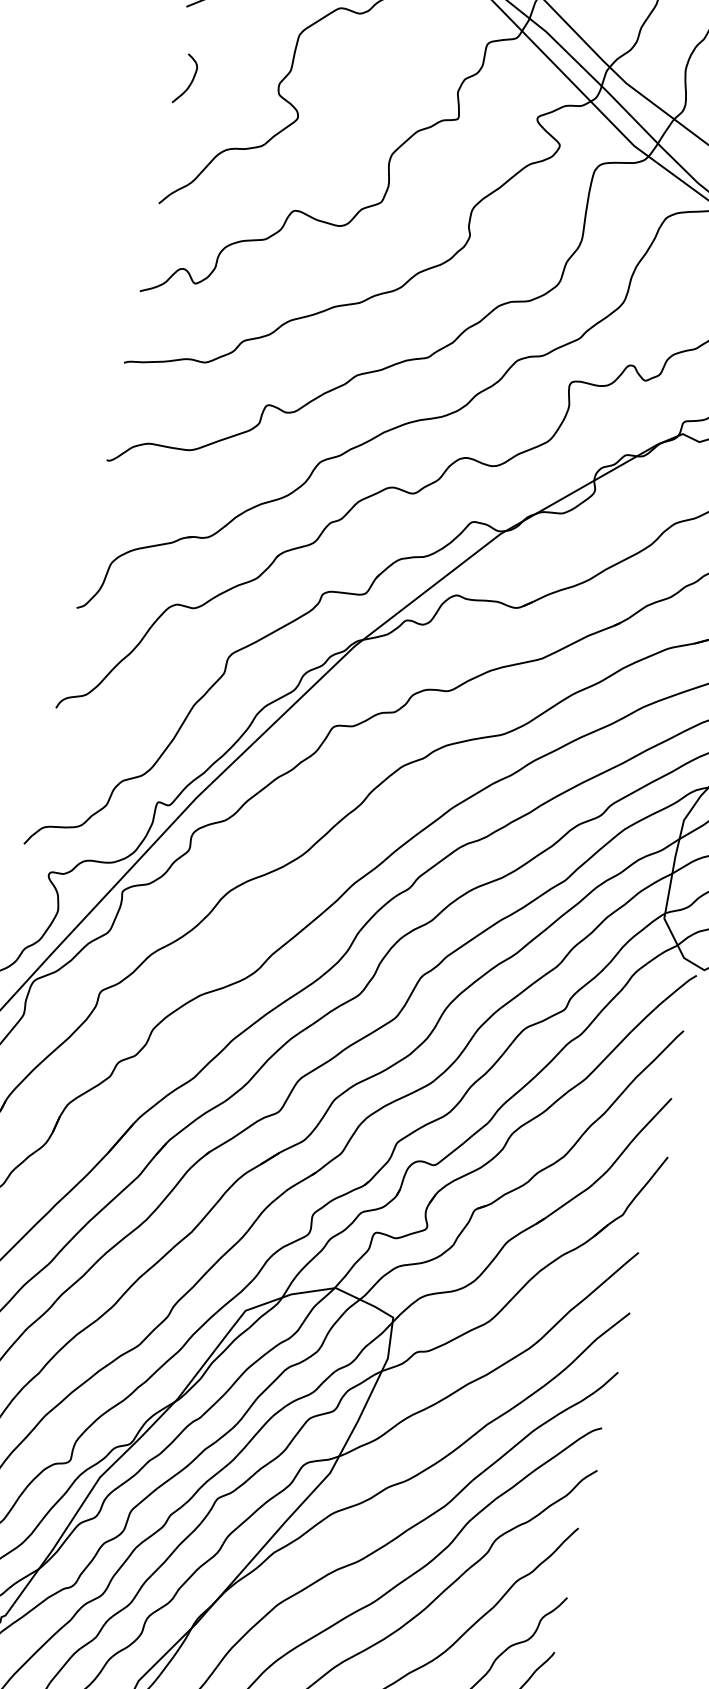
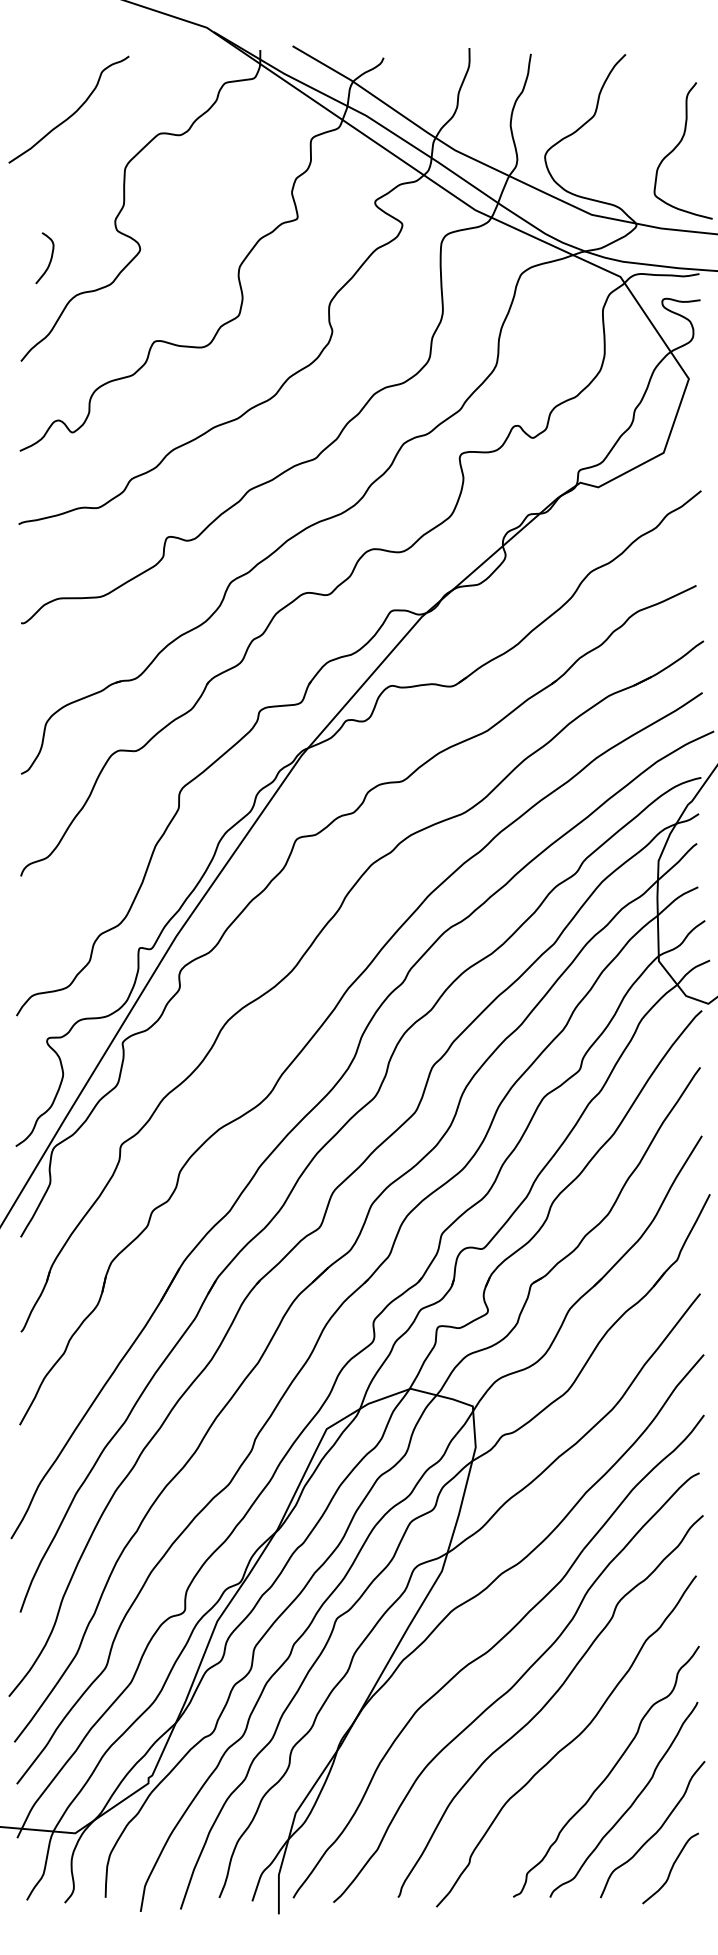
curve: (189, 83) -> (49, 261), moved

